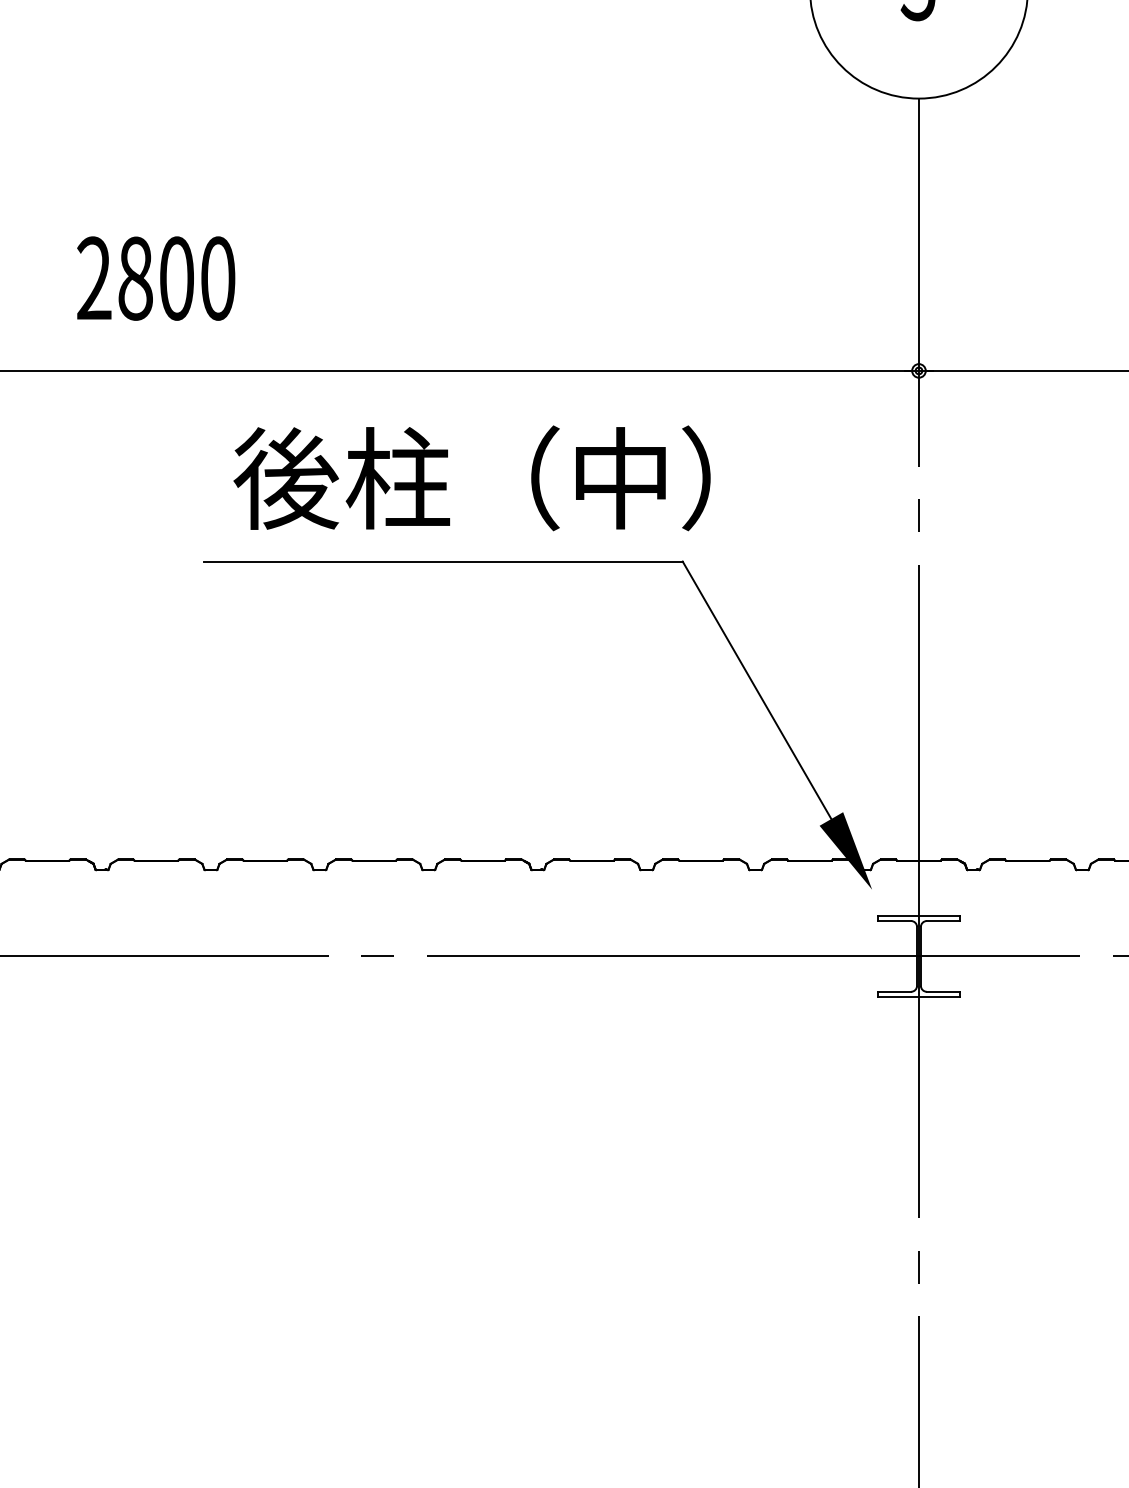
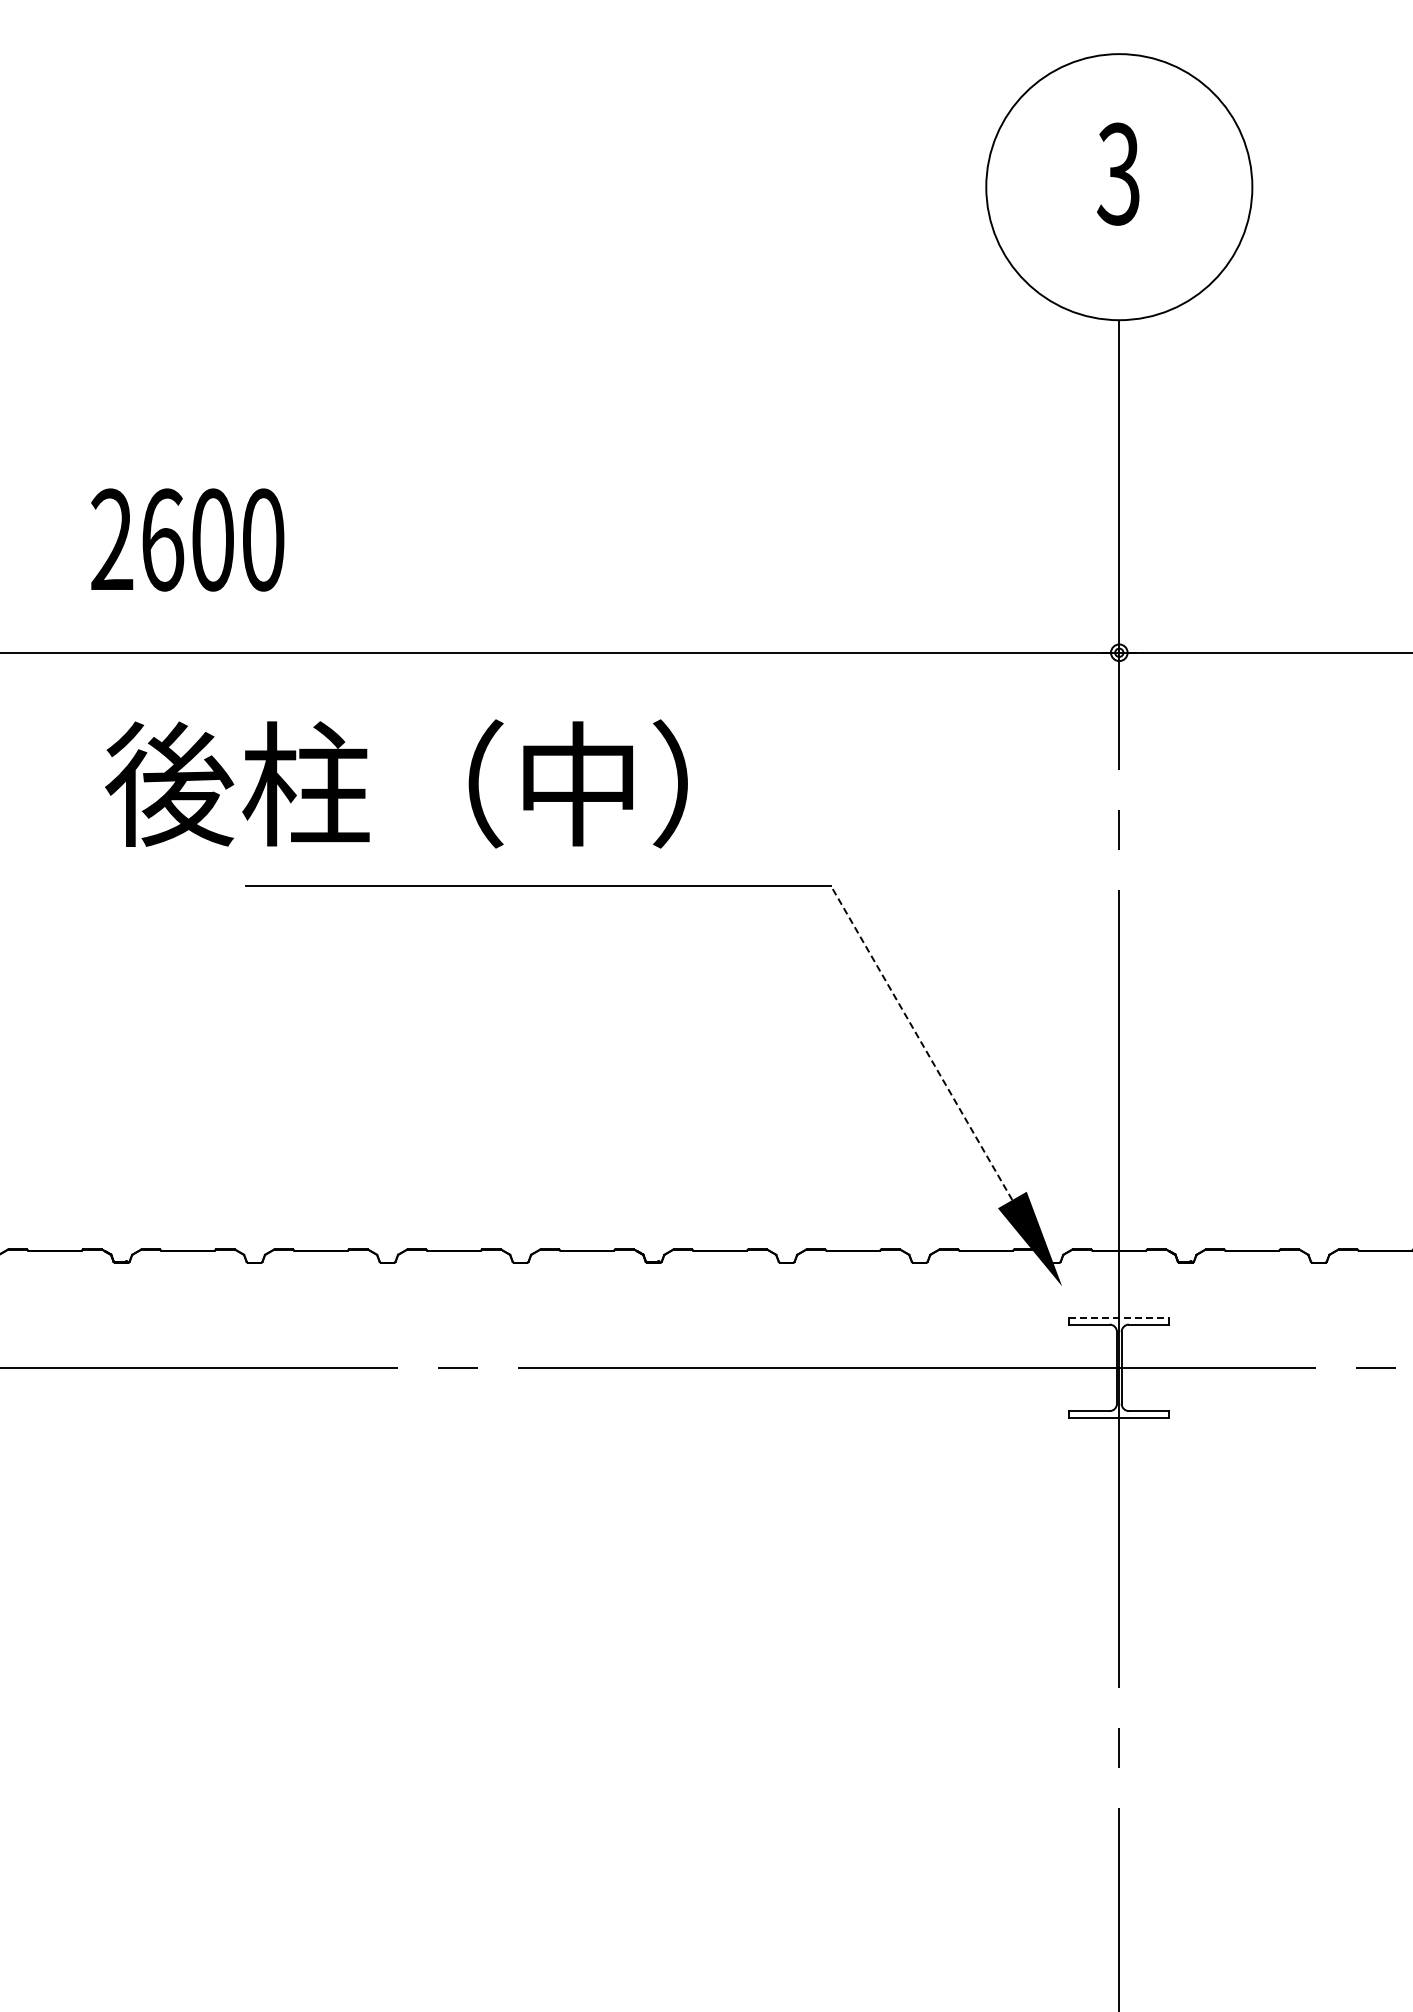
text: (135, 278) -> (162, 539), 2800 -> 2600
text: (472, 477) -> (396, 783), moved
line: (756, 690) -> (921, 1042), solid -> dashed
line: (919, 915) -> (1119, 1317), solid -> dashed

